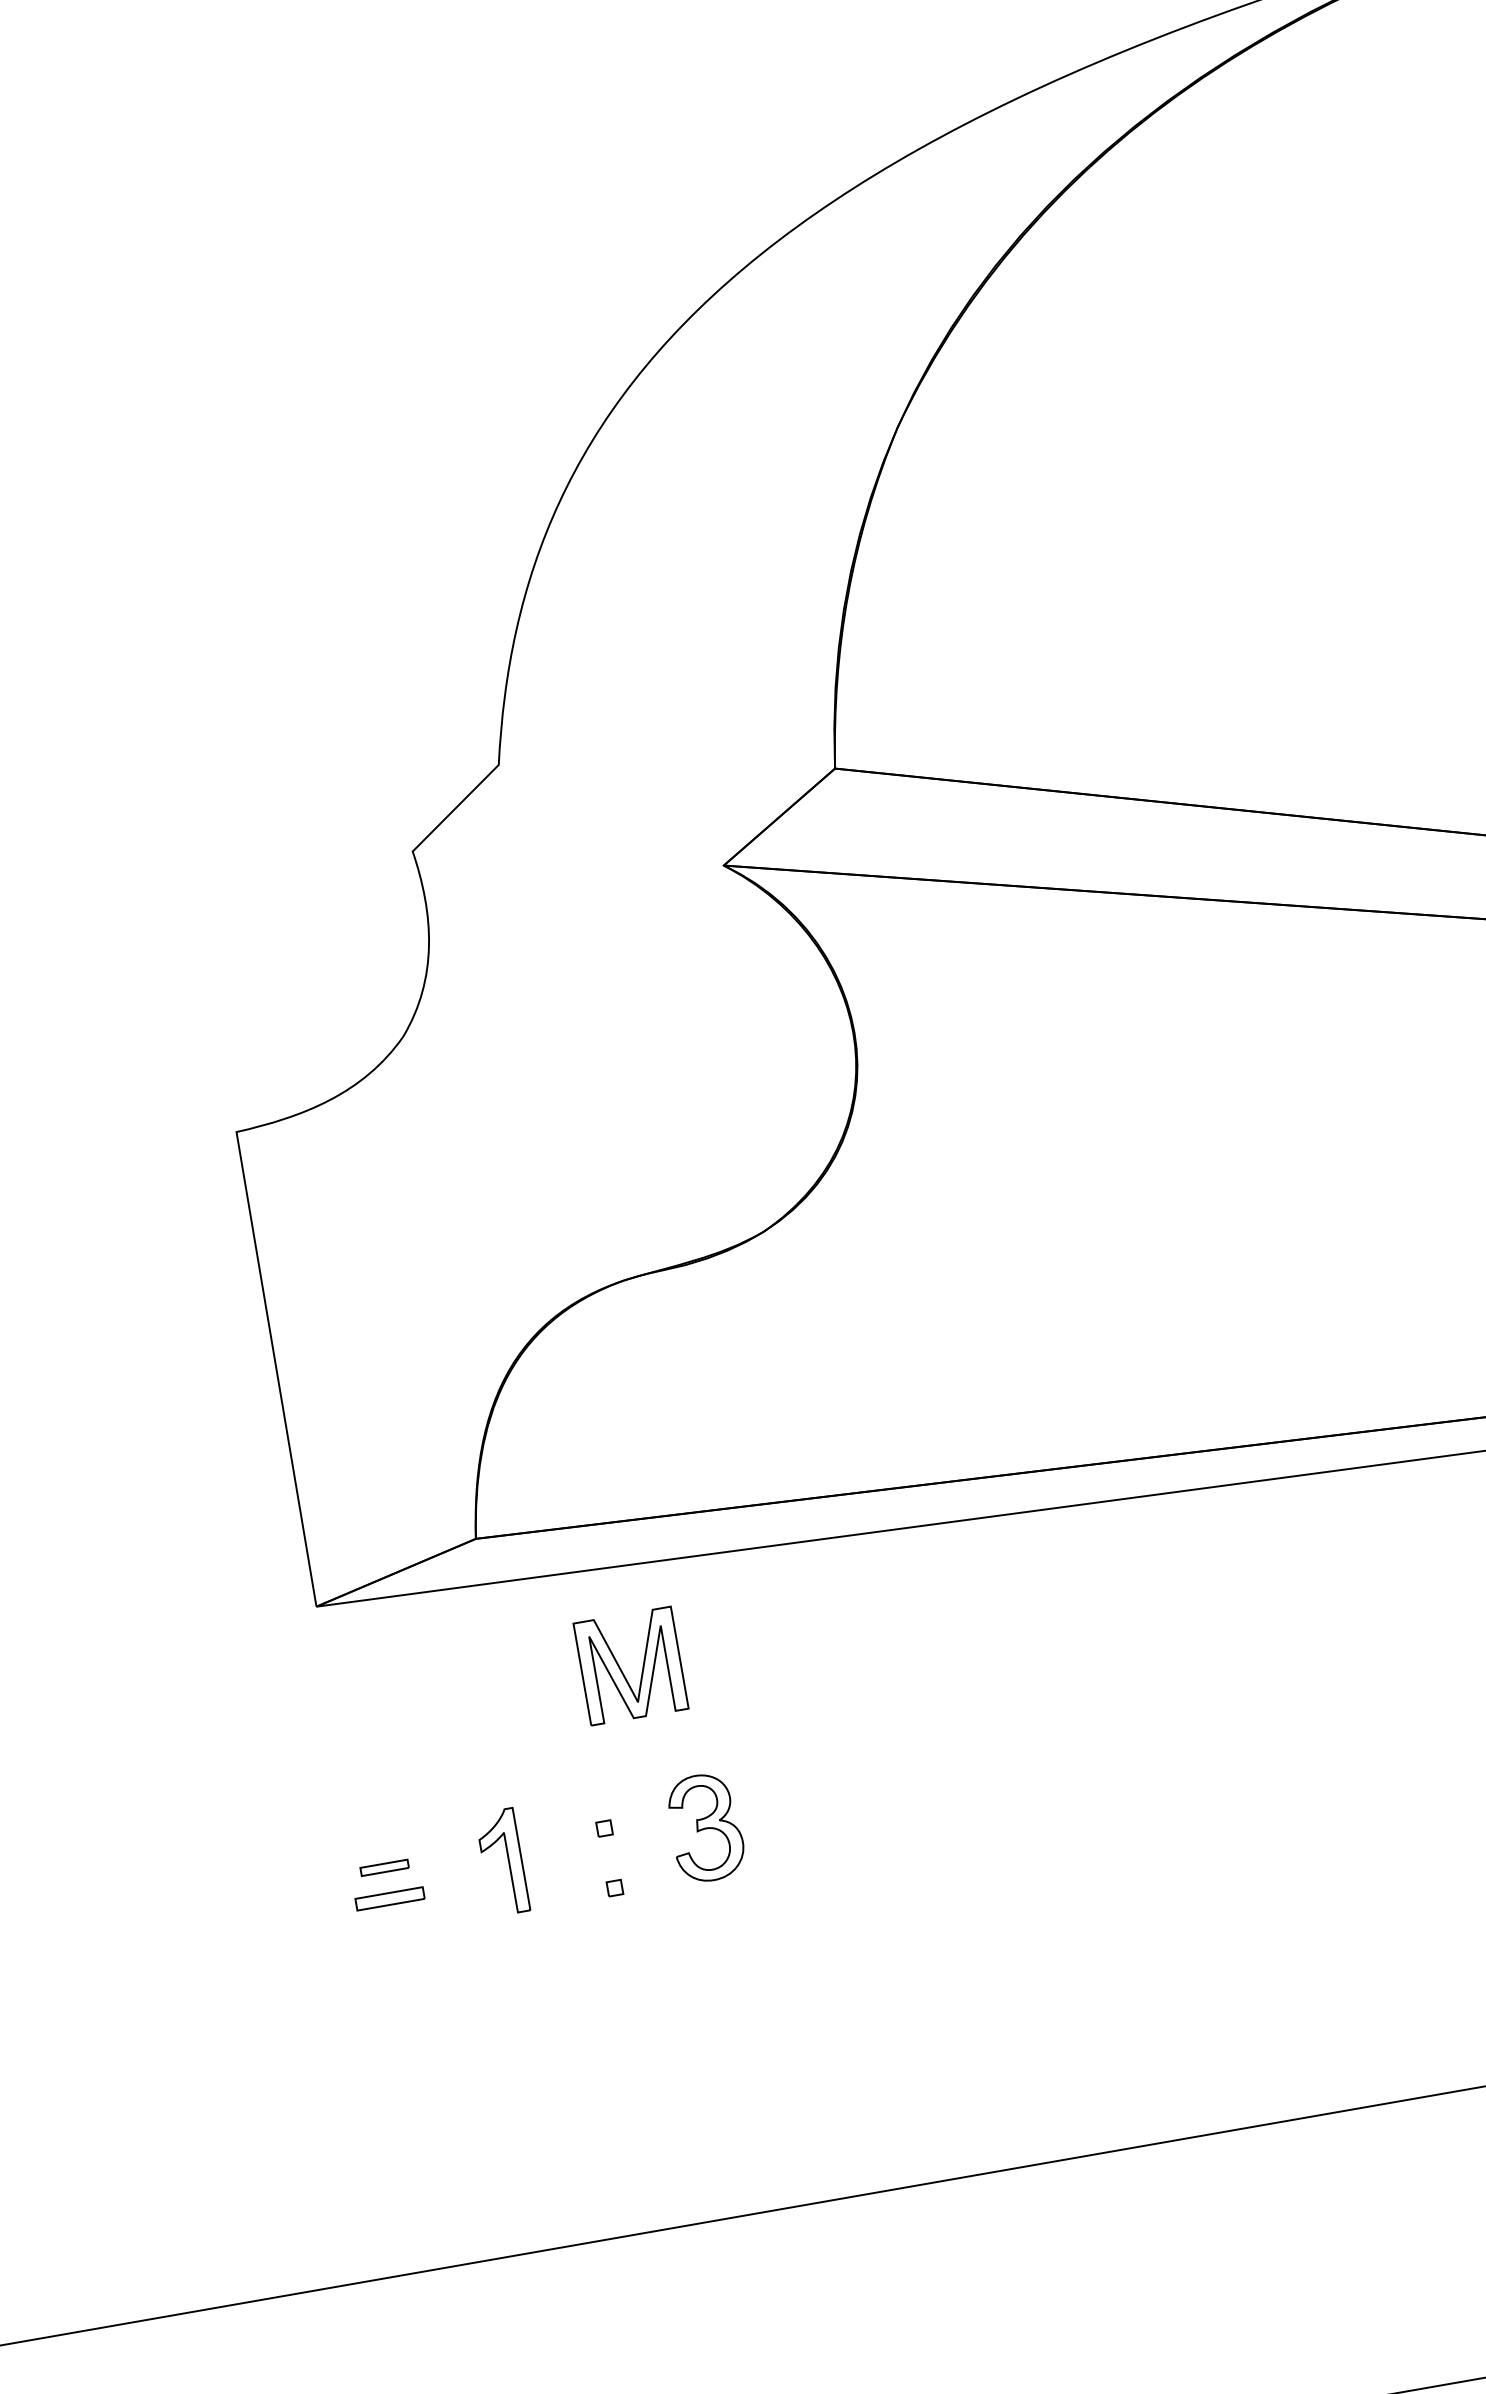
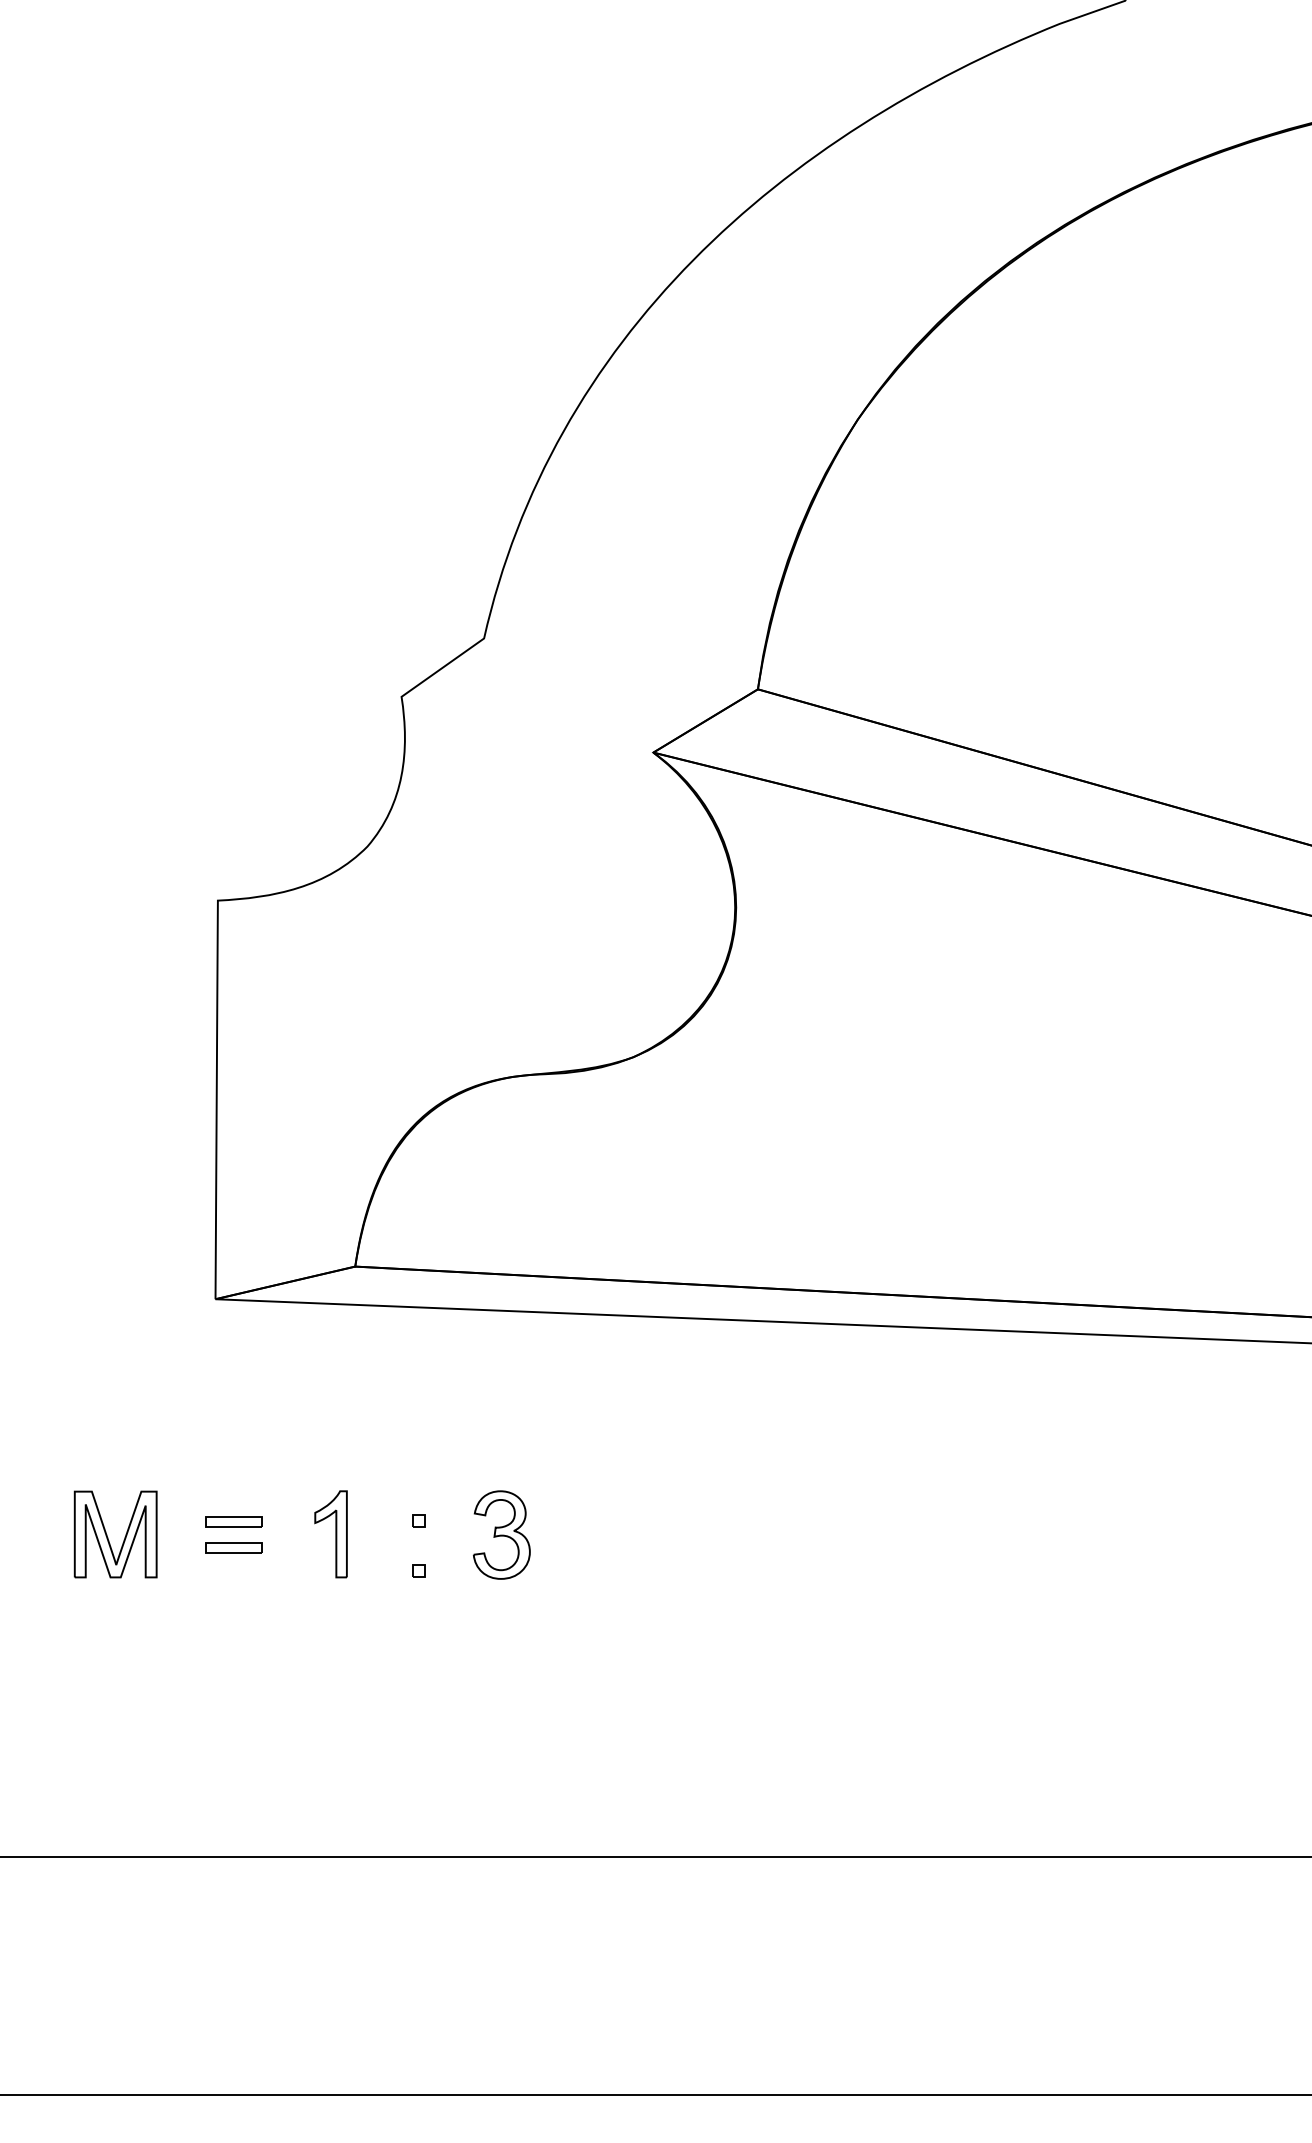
part: (623, 1671) -> (108, 1537), moved
part: (383, 1867) -> (233, 1521), size x1.43

